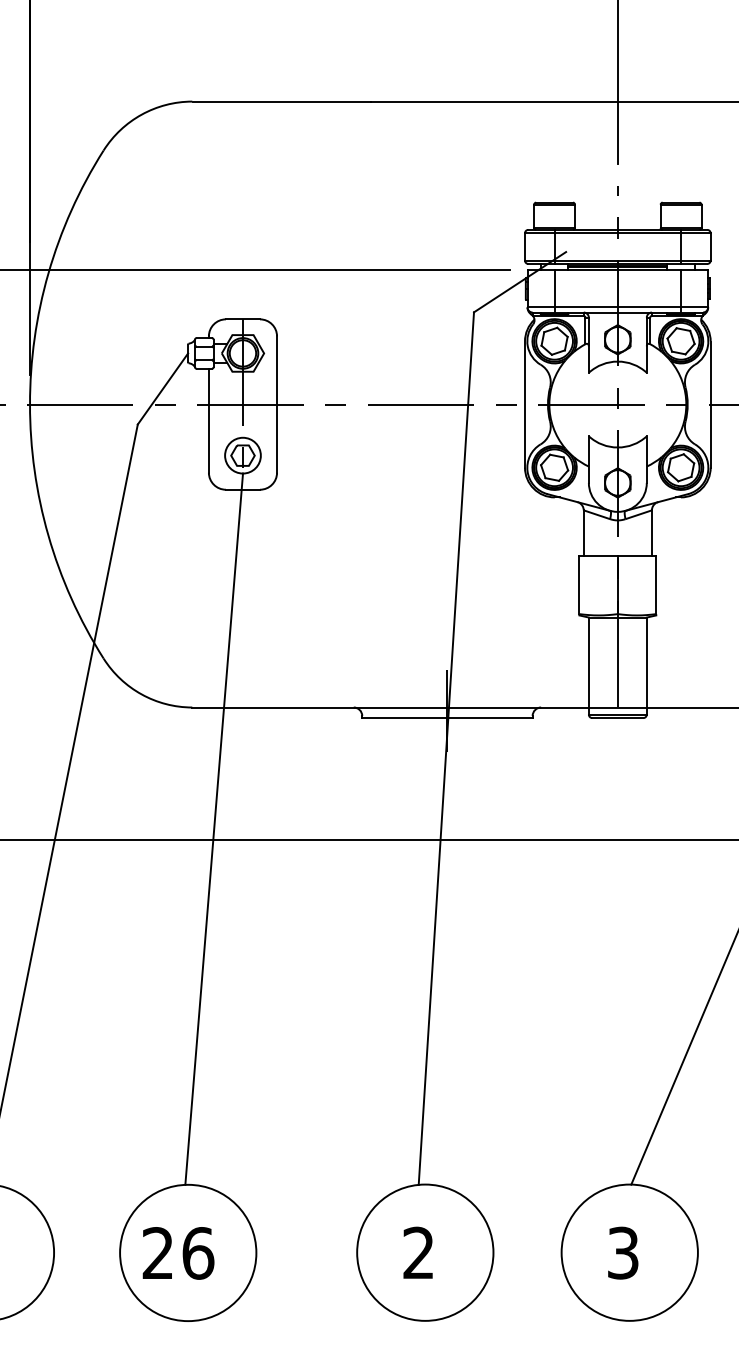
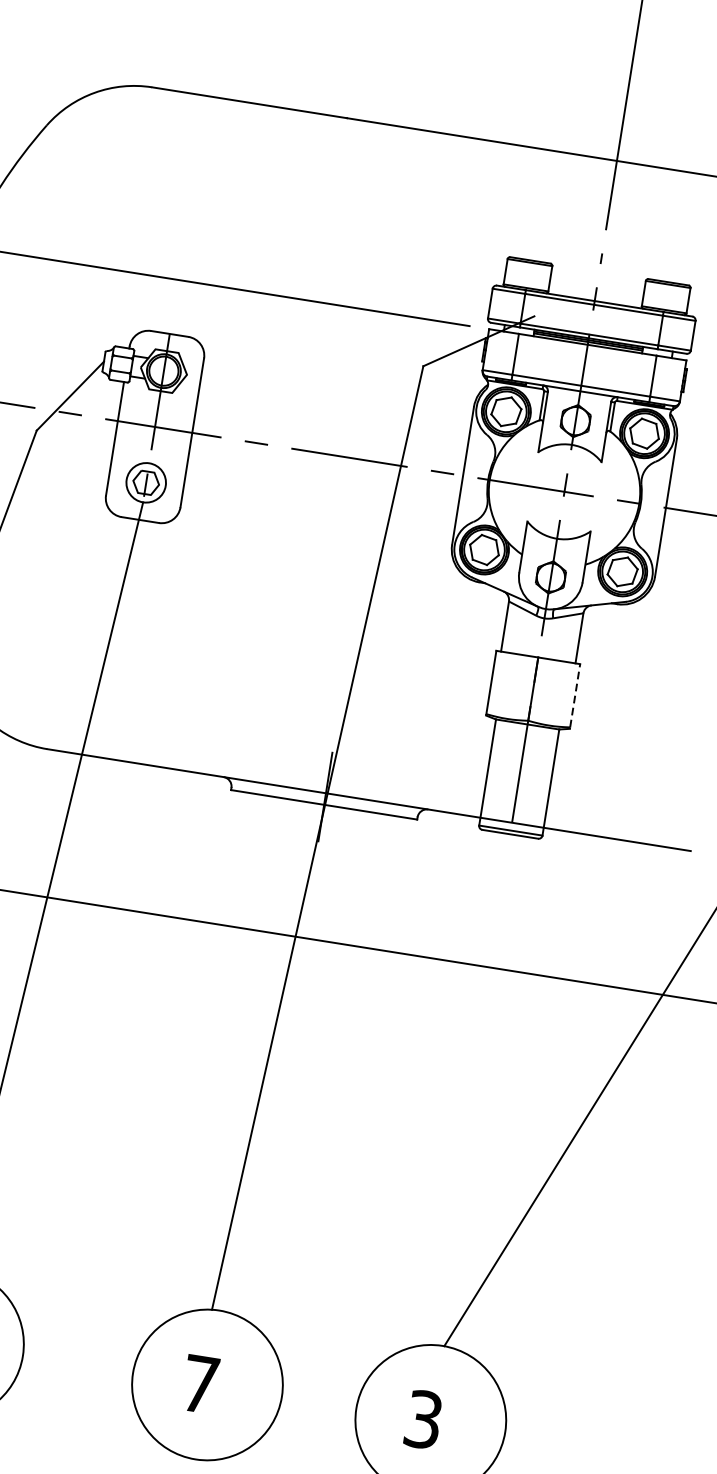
line: (656, 585) -> (575, 696), solid -> dashed
text: (418, 1252) -> (200, 1383), 2 -> 7

